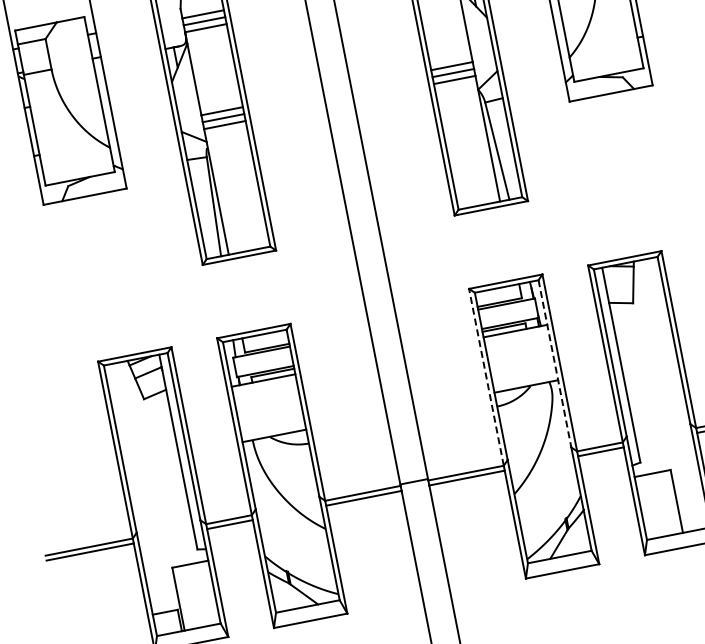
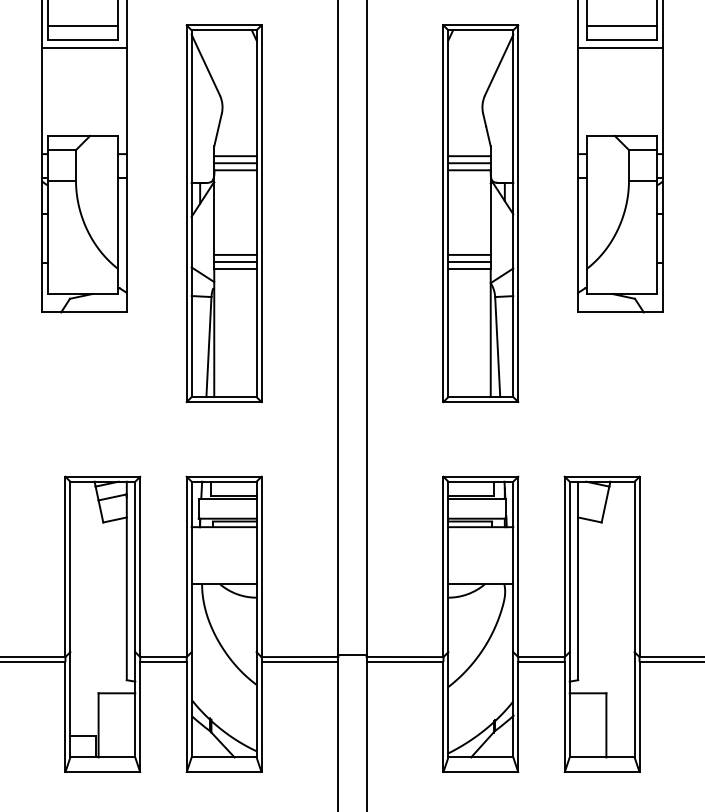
line: (555, 364) -> (513, 567), dashed -> solid
line: (486, 376) -> (443, 566), dashed -> solid

